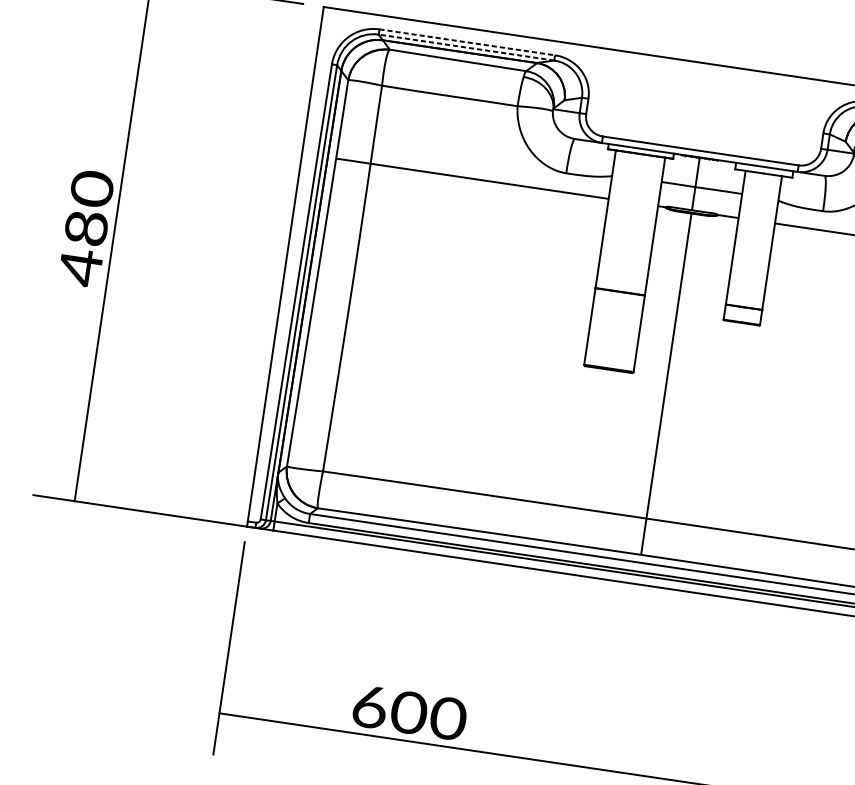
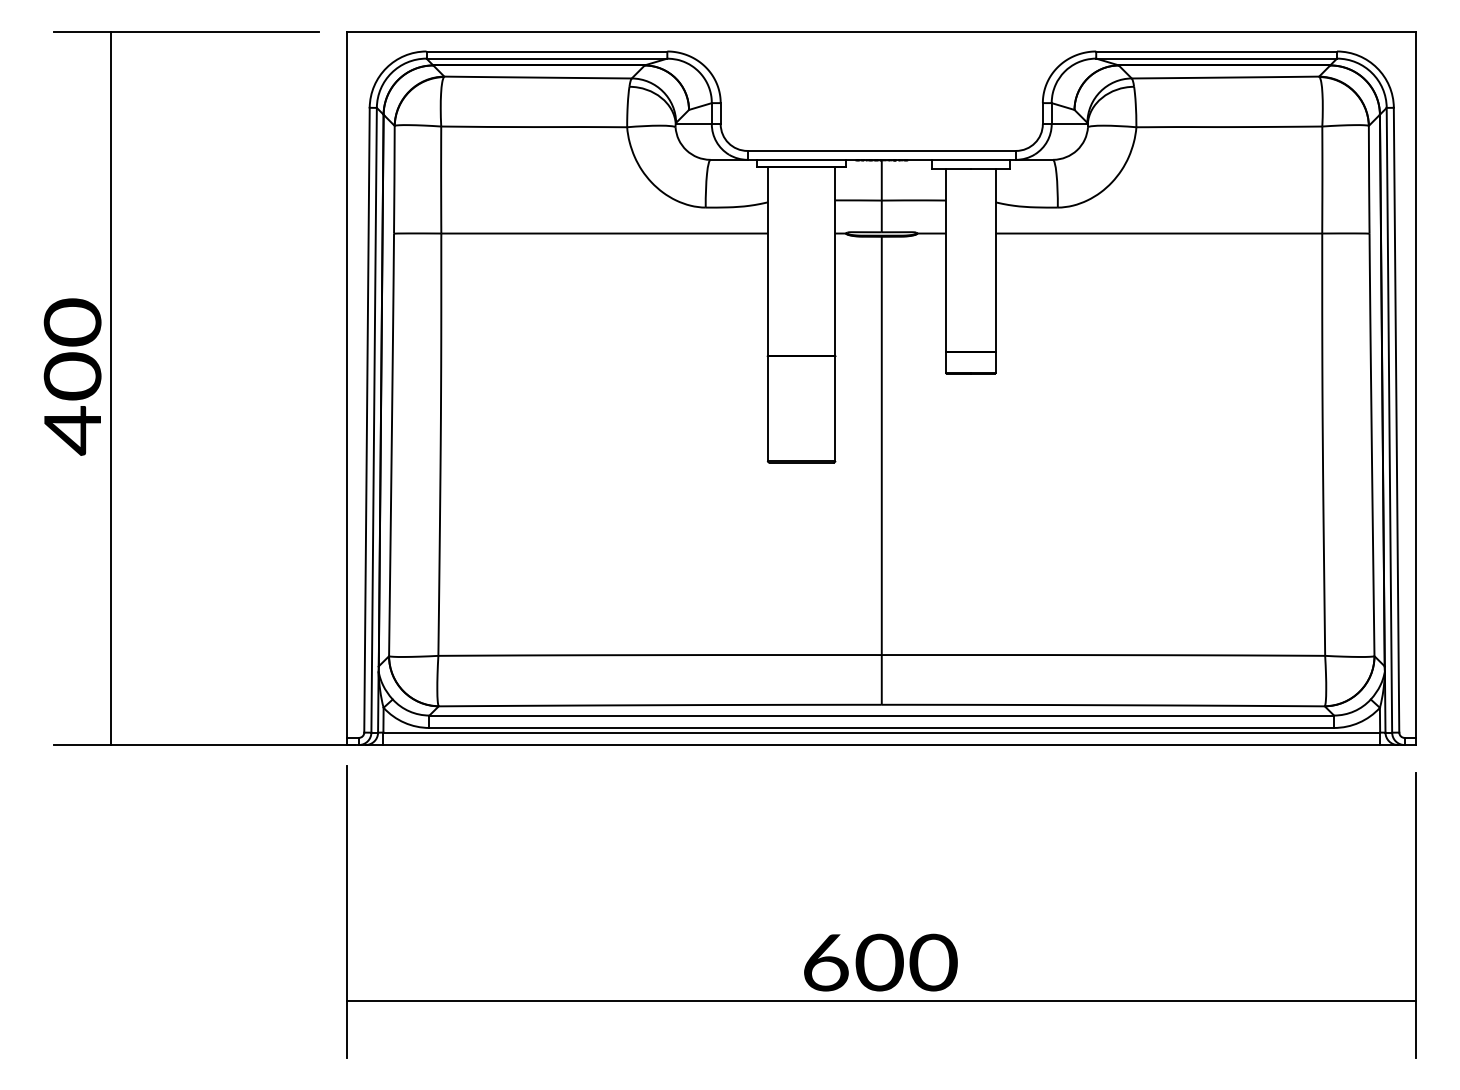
line: (467, 42) -> (547, 51), dashed -> solid
line: (466, 47) -> (546, 58), dashed -> solid
text: (86, 228) -> (72, 376), 480 -> 400
text: (409, 712) -> (880, 962), moved

